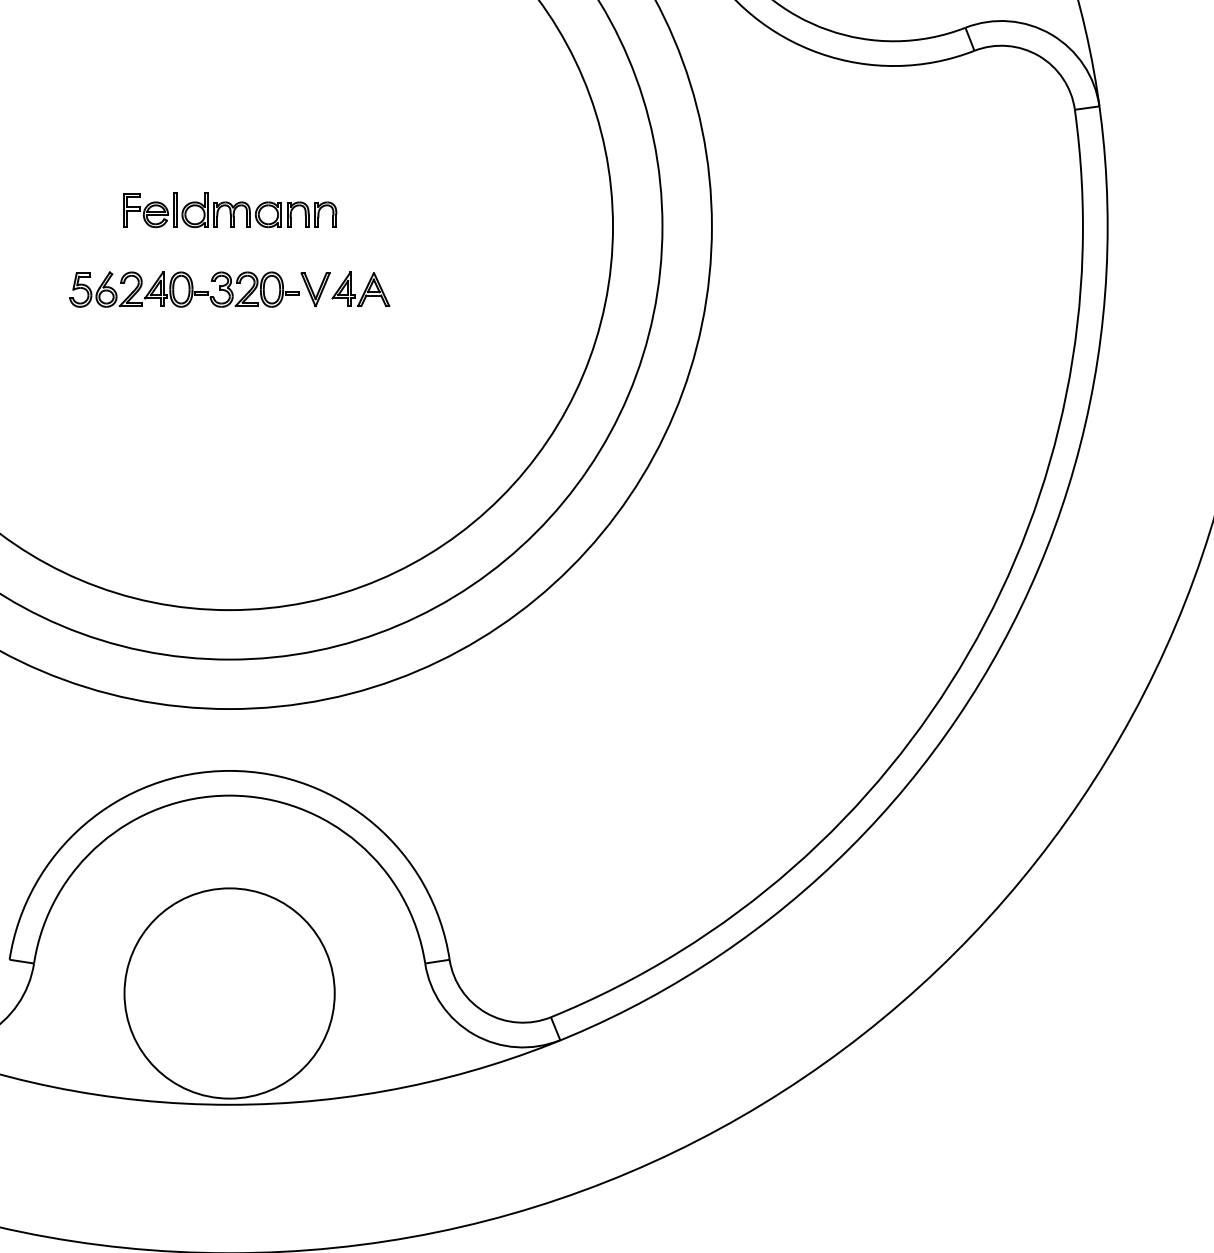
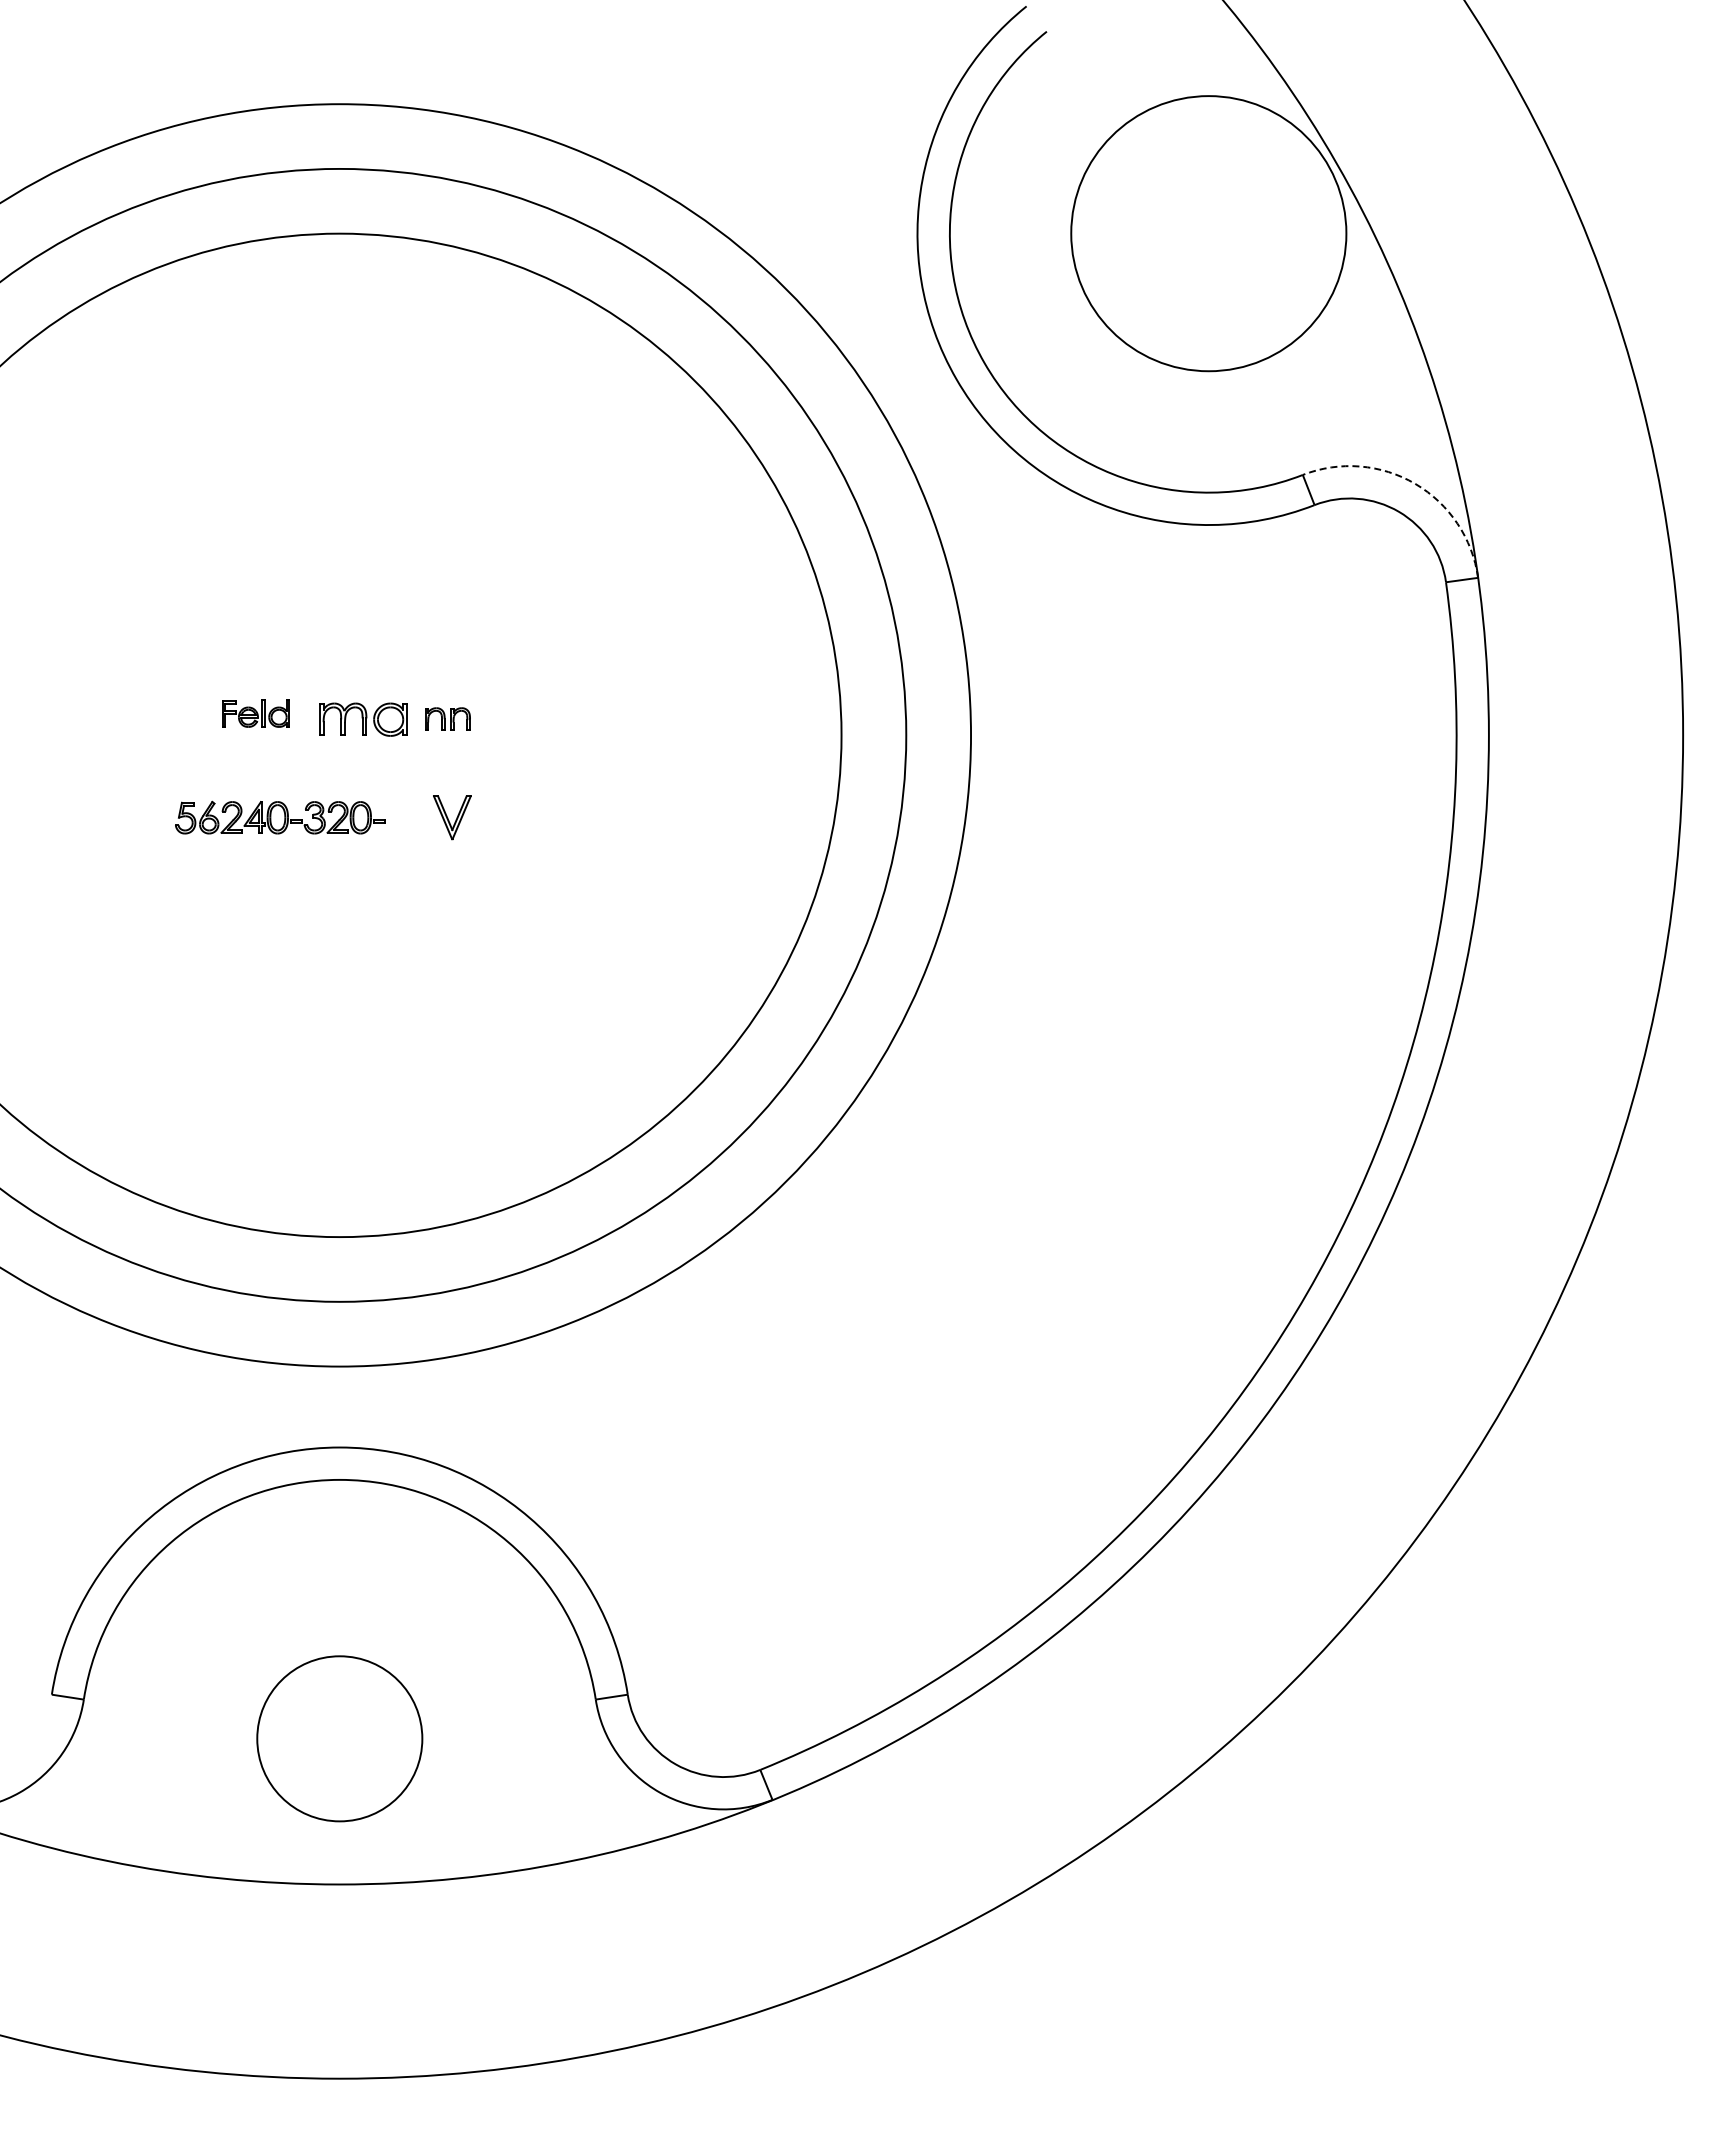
arc: (1051, 34) -> (1415, 483), solid -> dashed
part: (165, 210) -> (255, 713), size x0.6
part: (311, 213) -> (447, 718), size x0.7
part: (184, 289) -> (280, 817), size x0.7
part: (360, 289) -> (511, 817), removed
circle: (229, 993) -> (339, 1738), size x0.6

